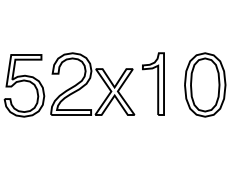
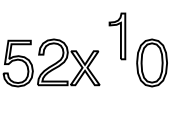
part: (153, 83) -> (117, 35), moved

